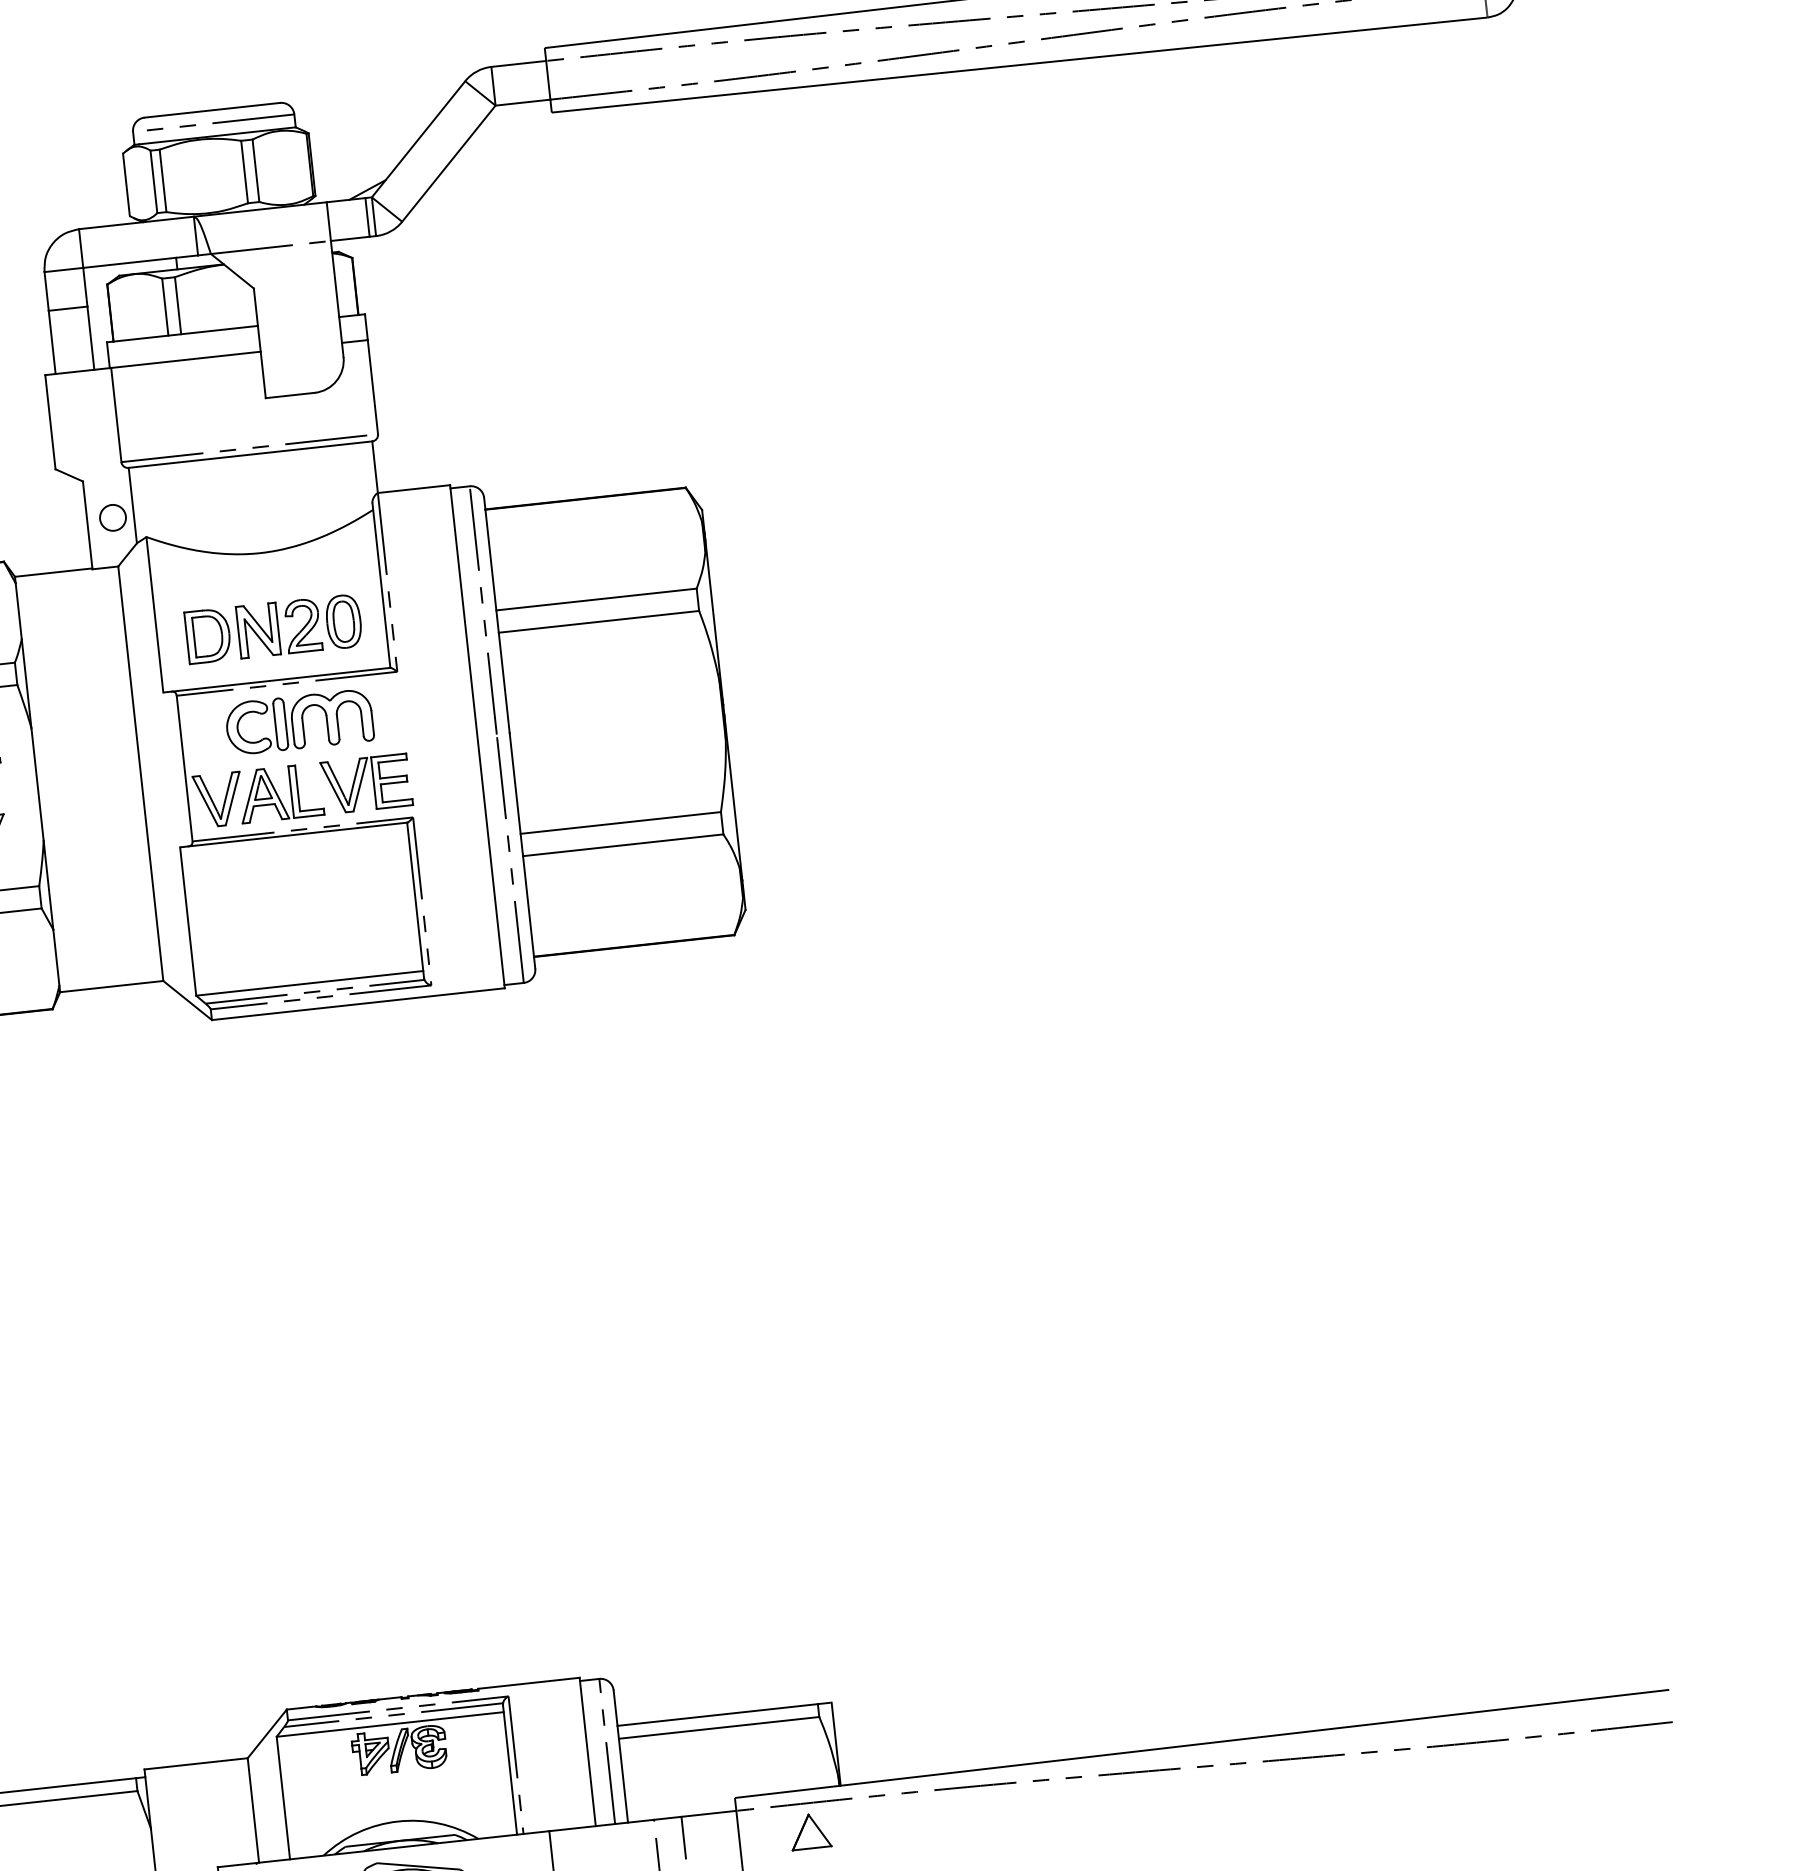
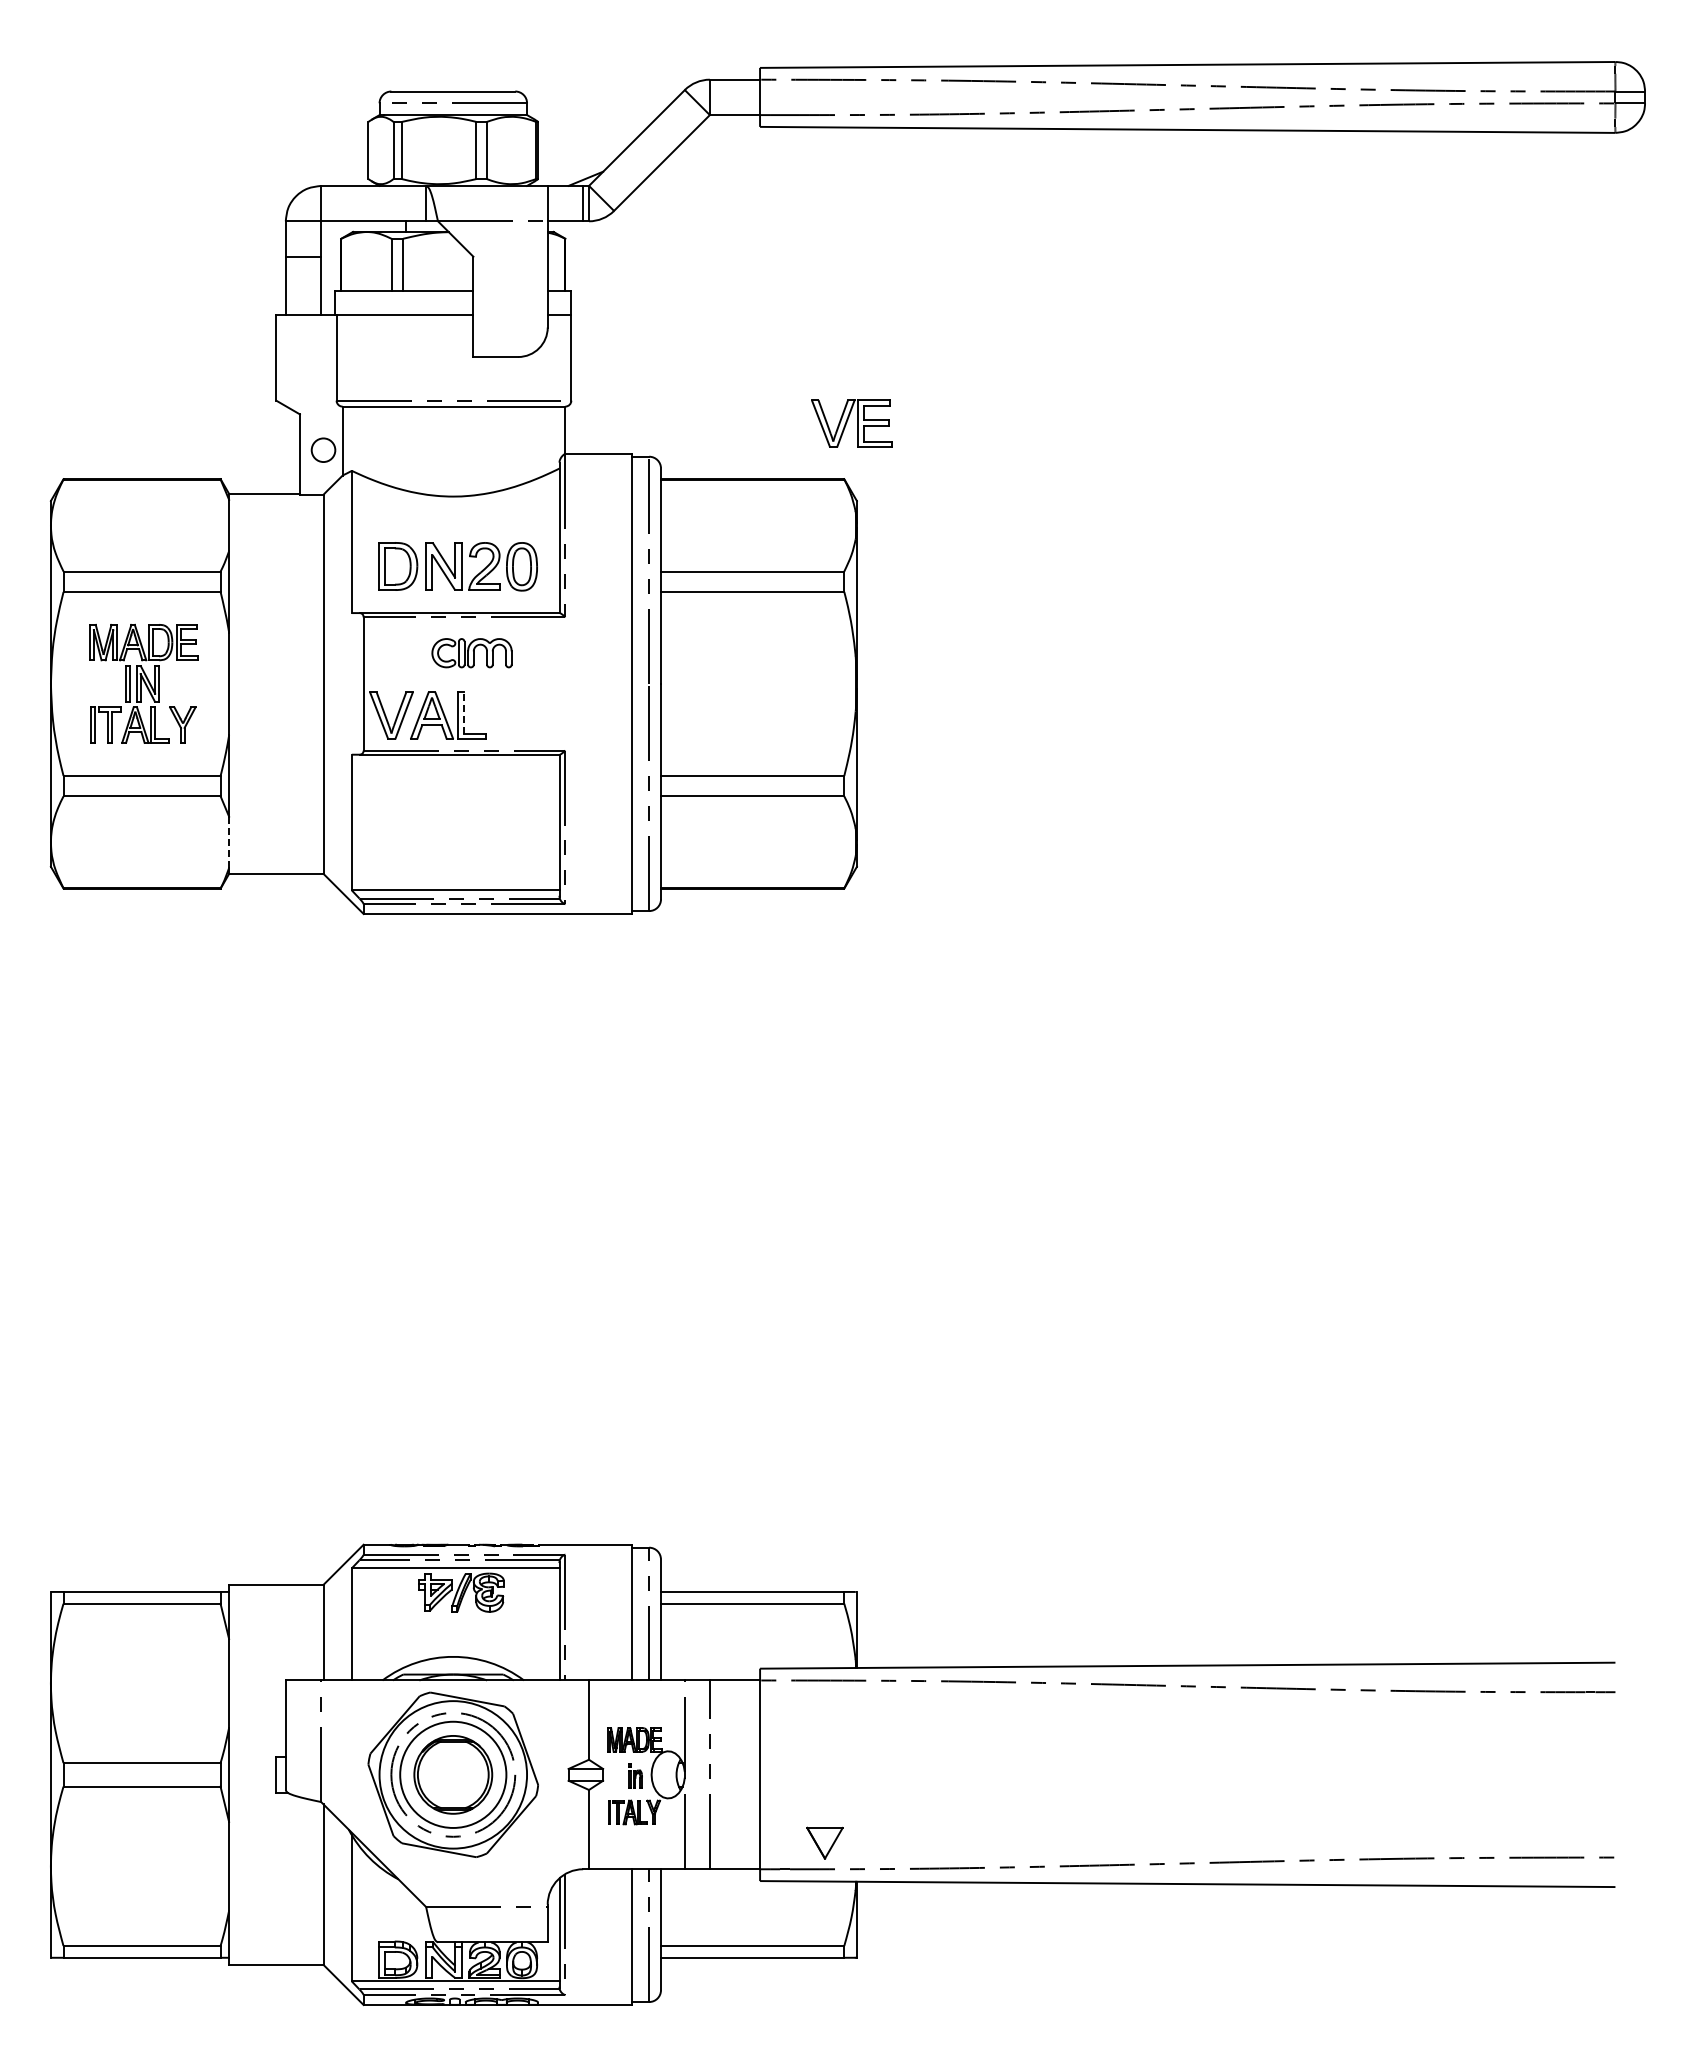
part: (298, 721) -> (471, 652), size x0.6
part: (366, 783) -> (851, 423), moved
line: (297, 789) -> (463, 713), solid -> dashed
line: (56, 957) -> (229, 842), solid -> dashed
part: (809, 1831) -> (824, 1706), removed

